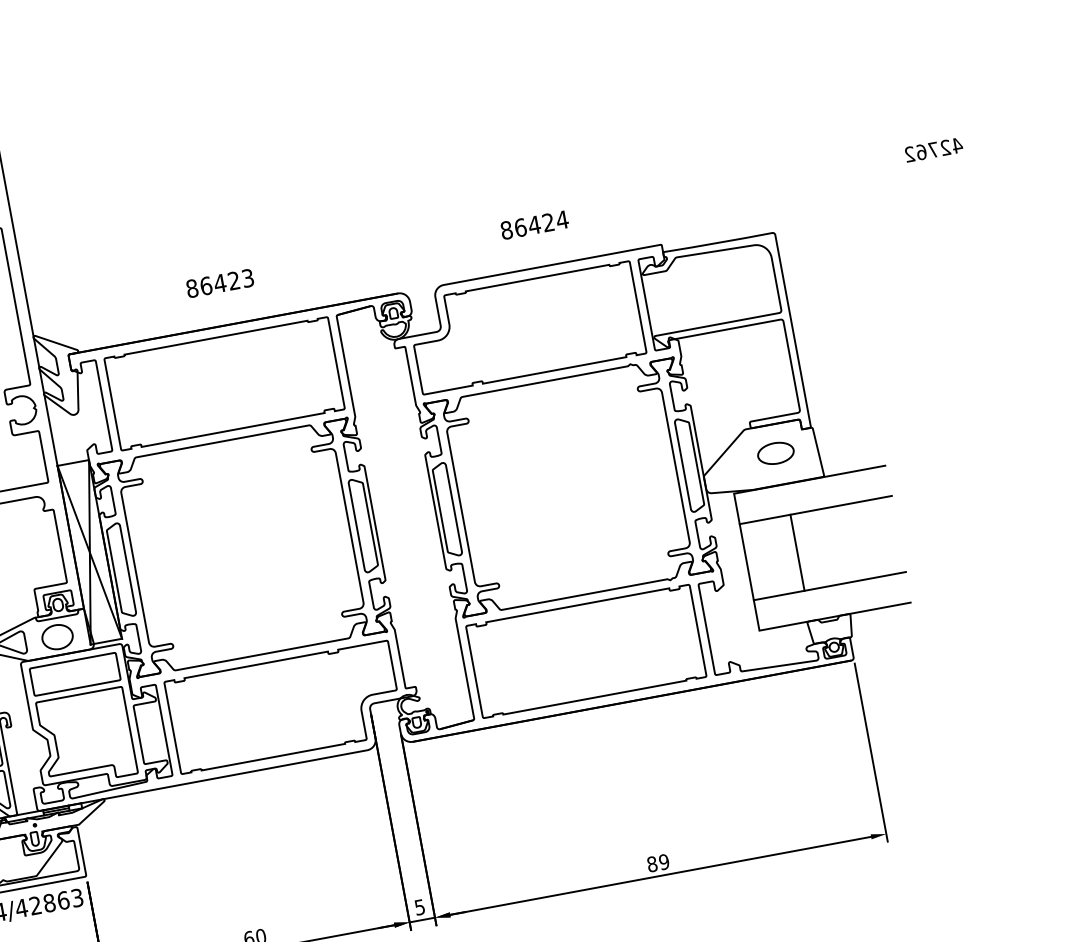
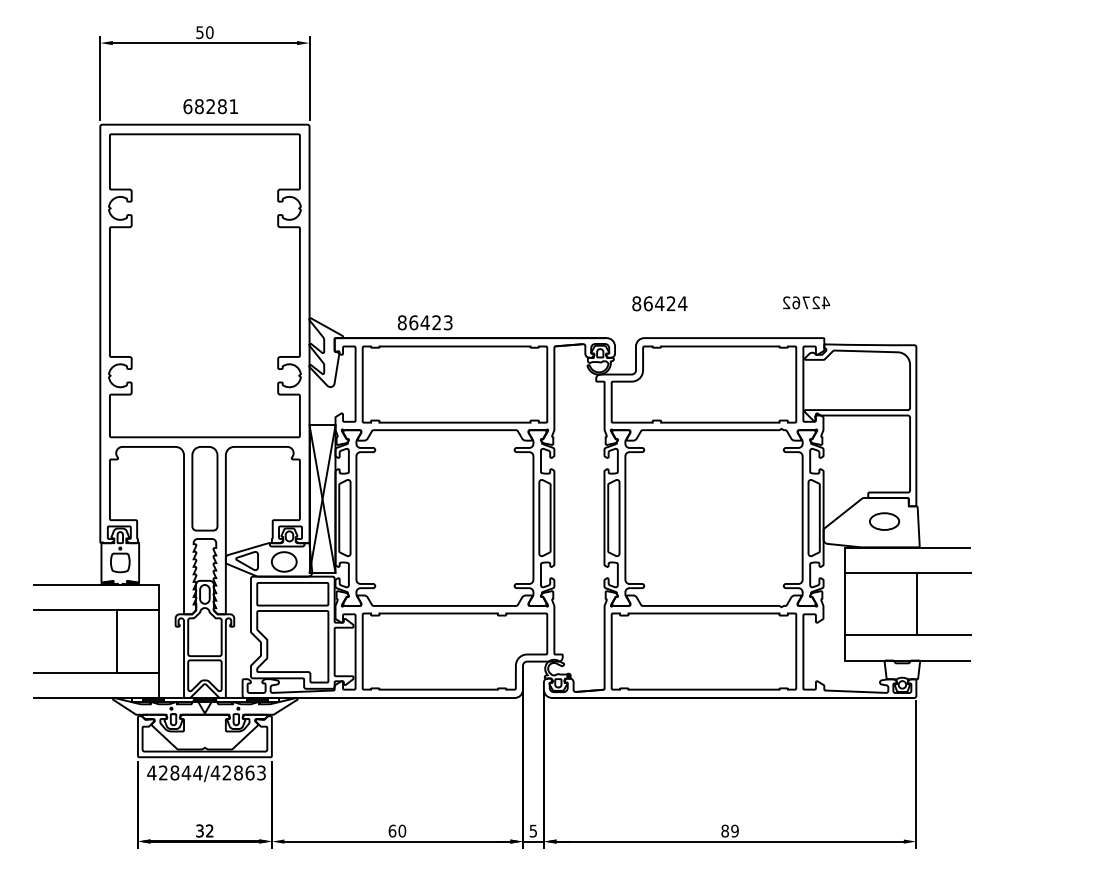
text: (933, 149) -> (806, 302), moved
text: (534, 224) -> (659, 303), moved
text: (219, 283) -> (424, 322), moved
line: (797, 552) -> (917, 603), moved

